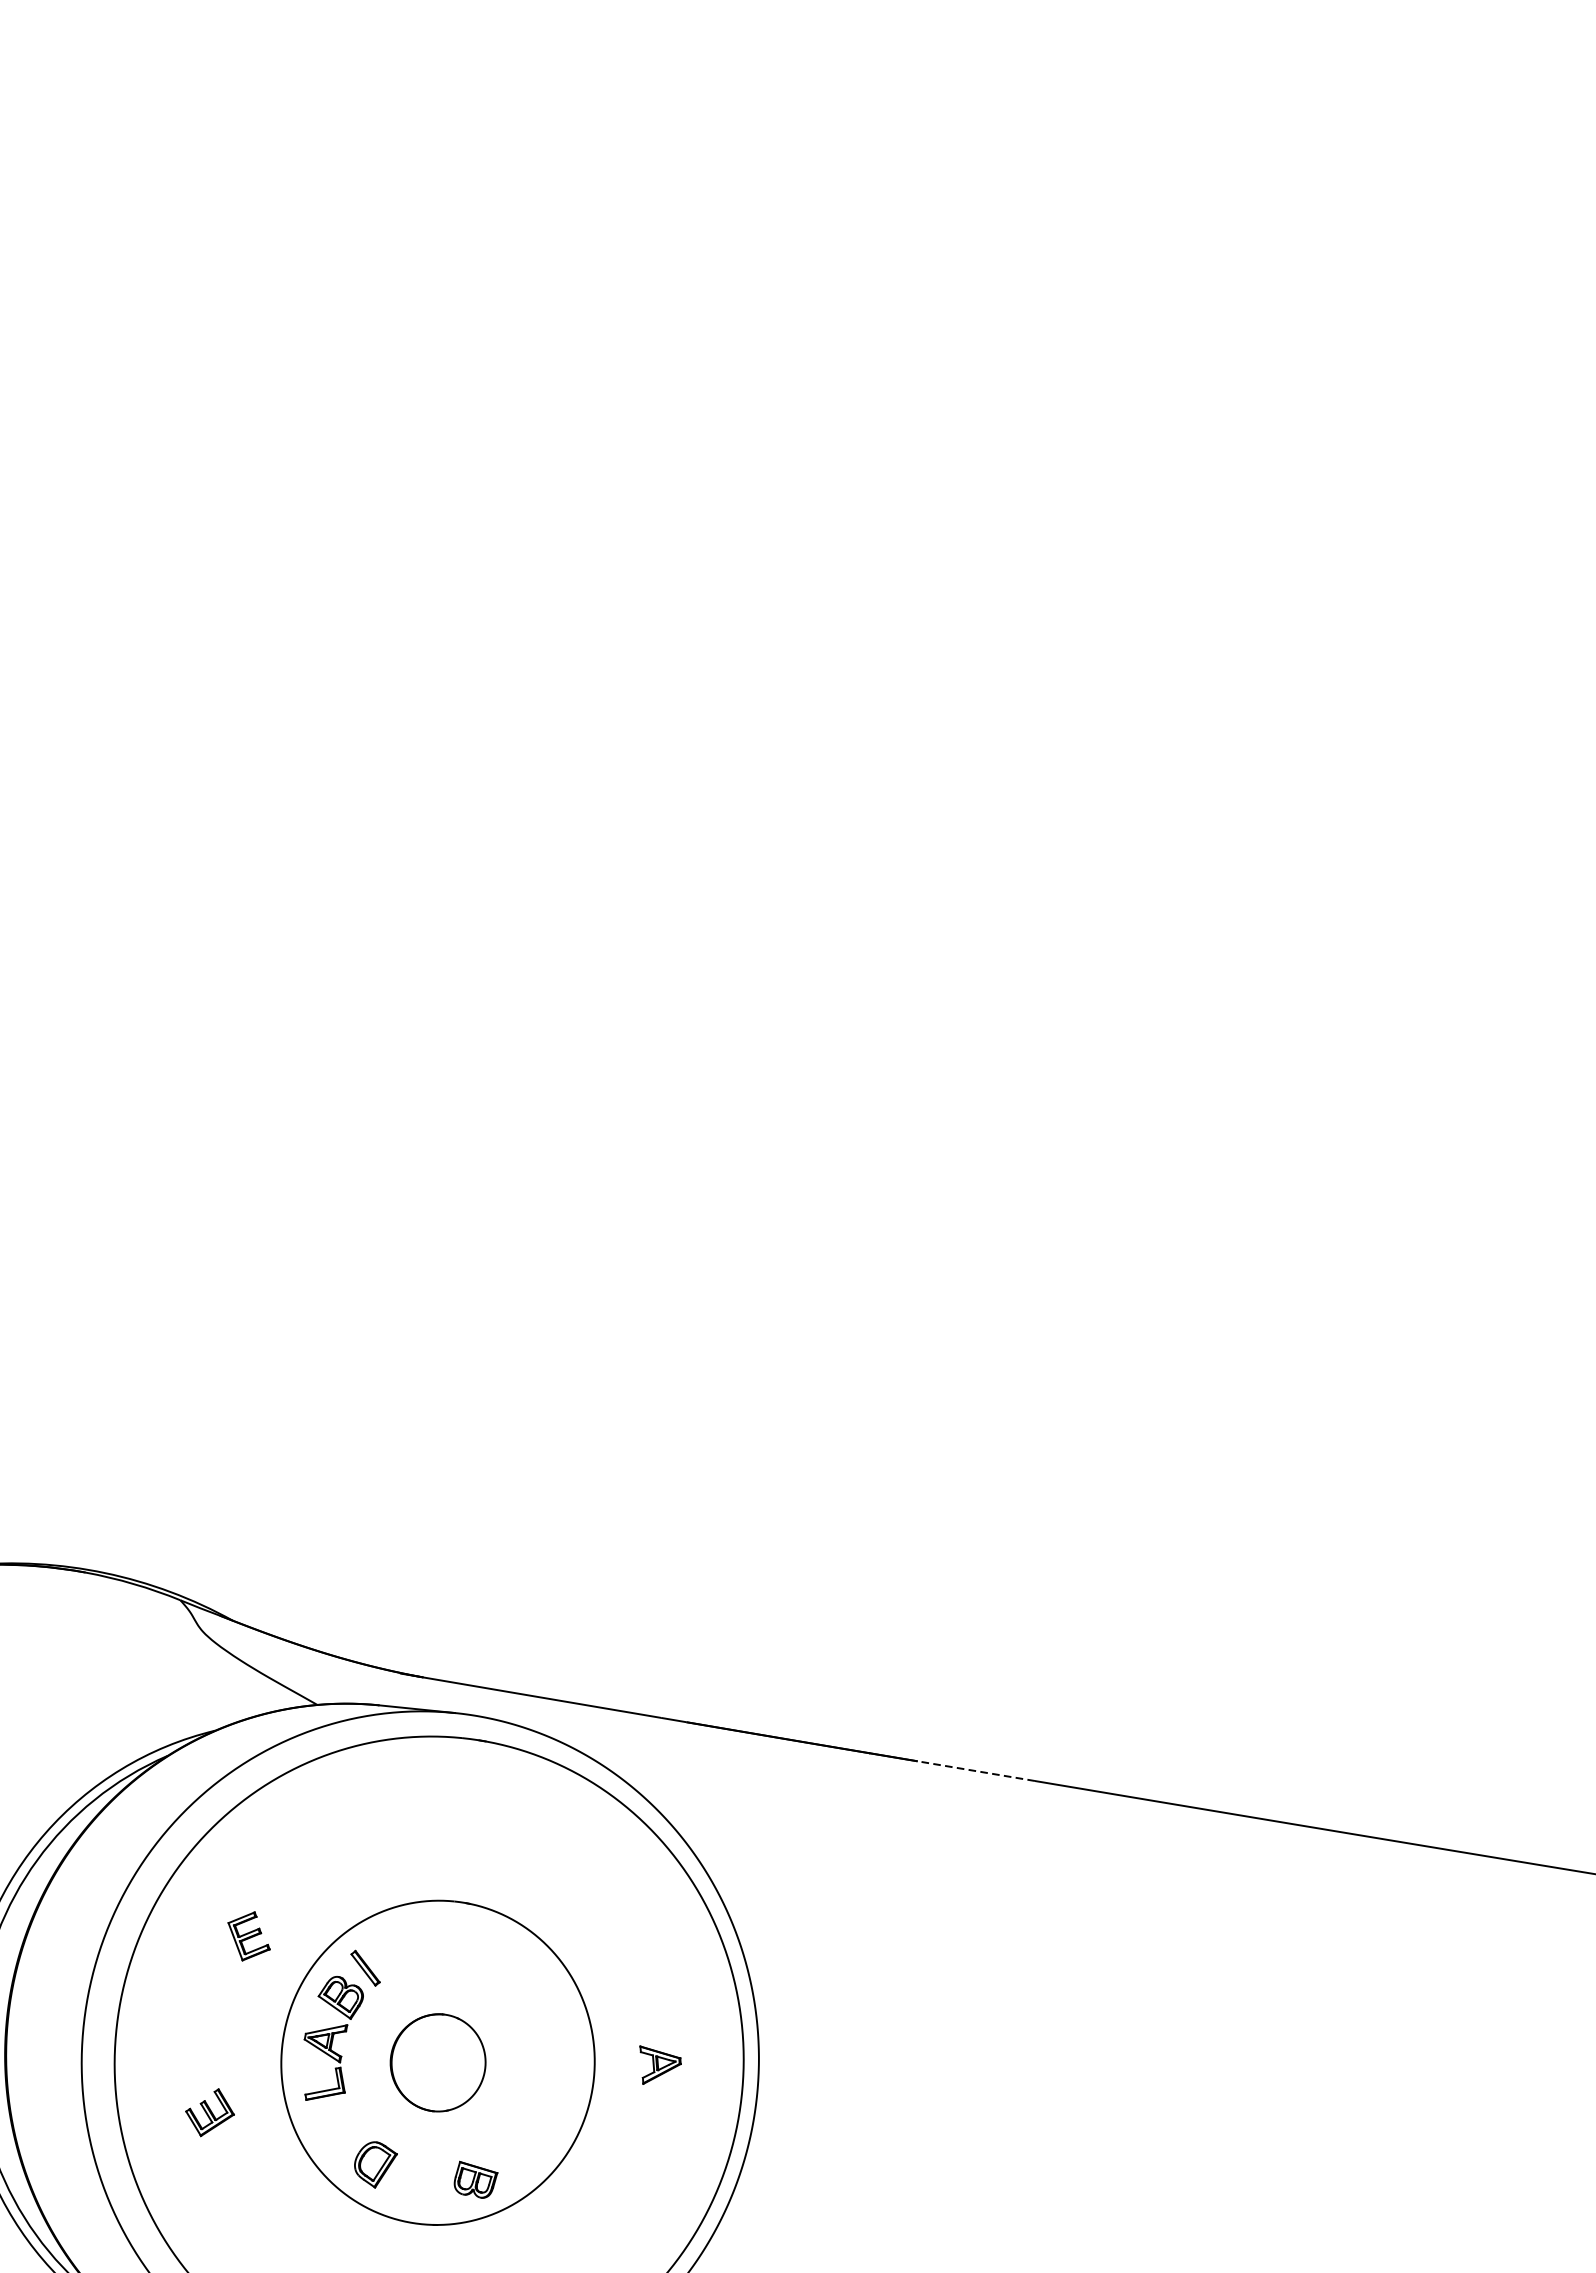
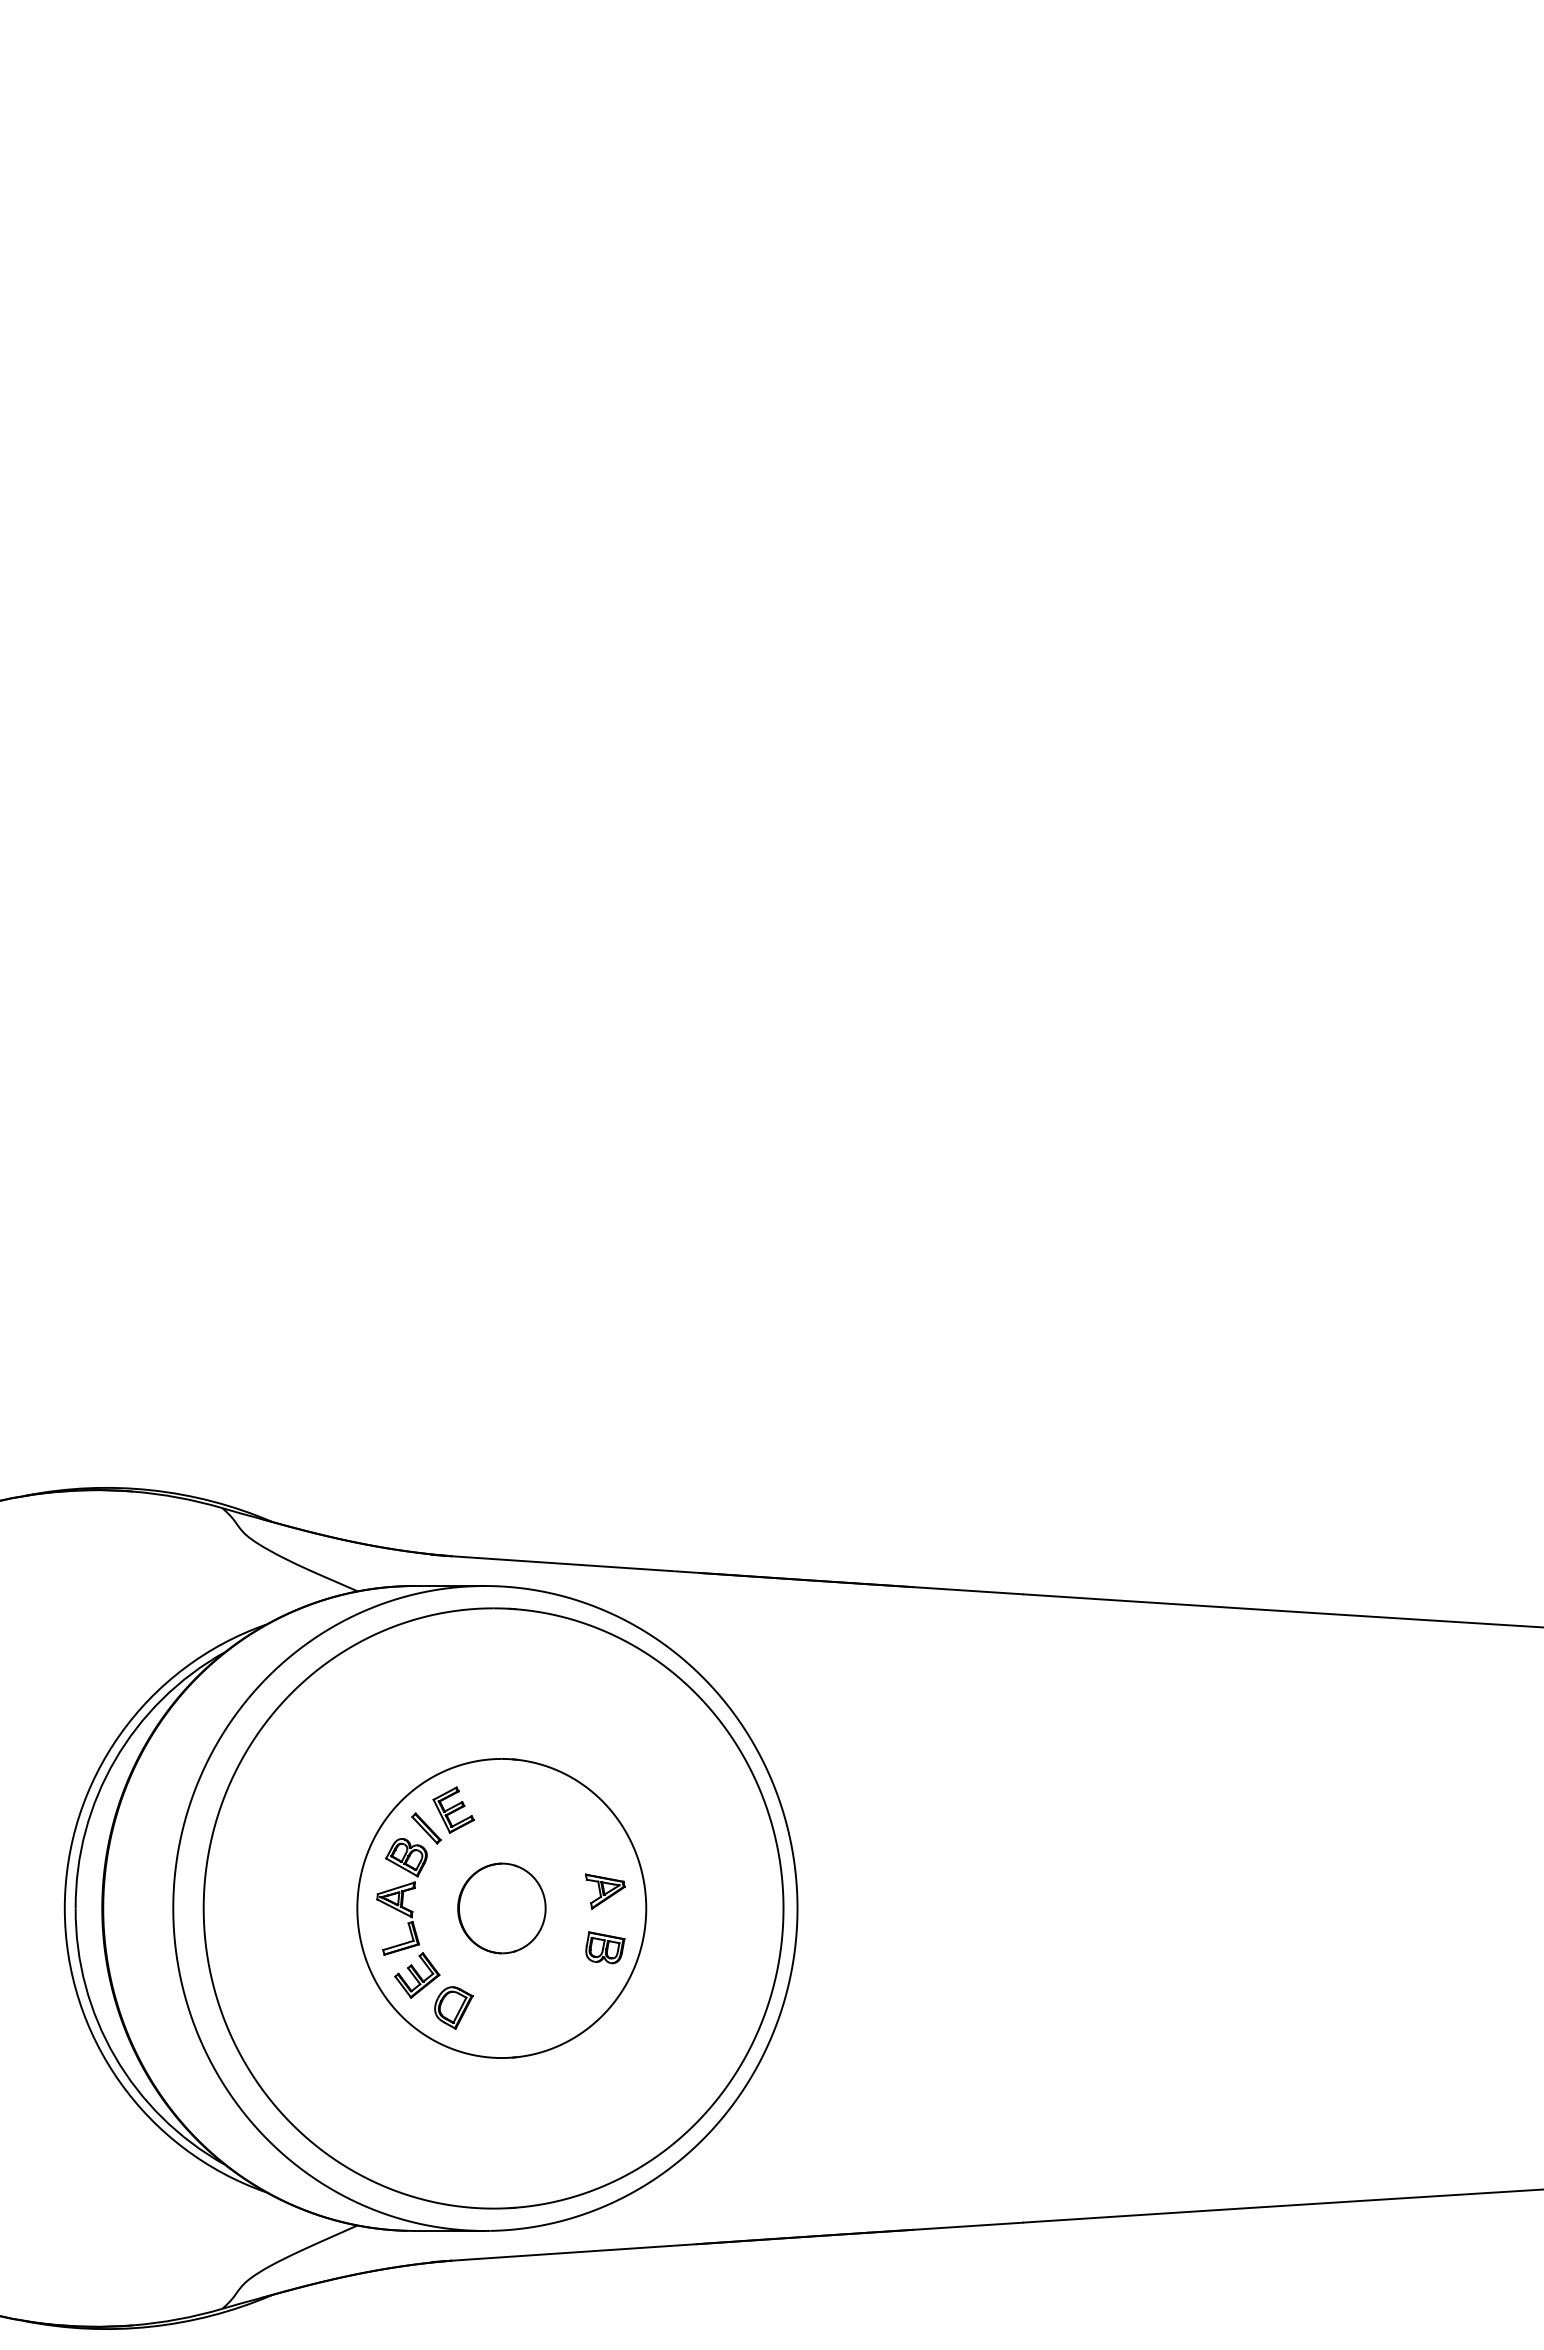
line: (975, 1770) -> (967, 1590), dashed -> solid
part: (248, 1935) -> (453, 1809), moved
part: (659, 2066) -> (605, 1891), moved
part: (210, 2112) -> (417, 1975), moved
part: (475, 2180) -> (605, 1947), moved

